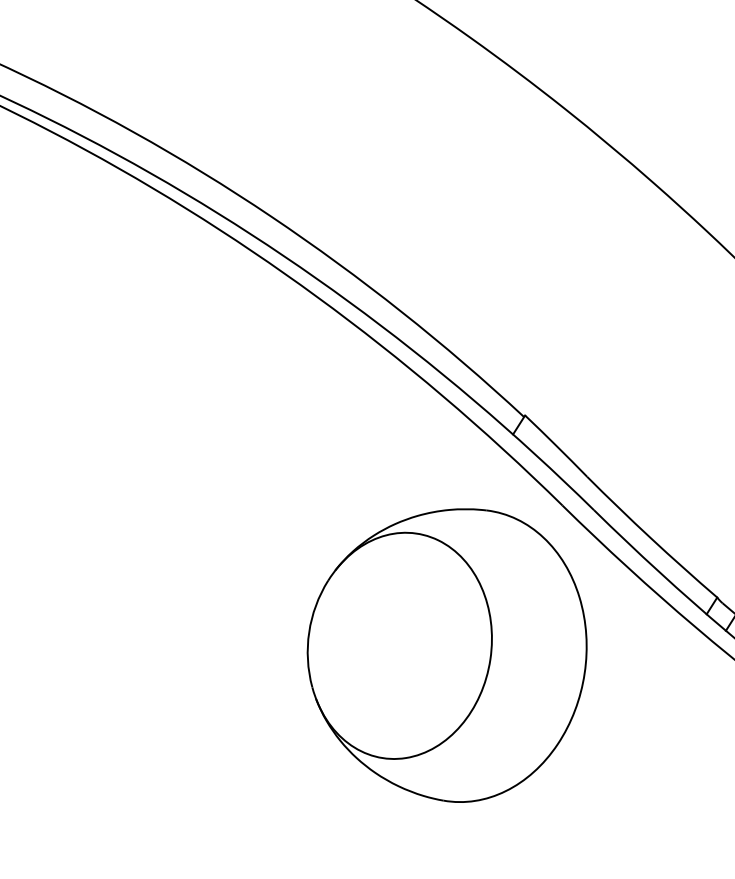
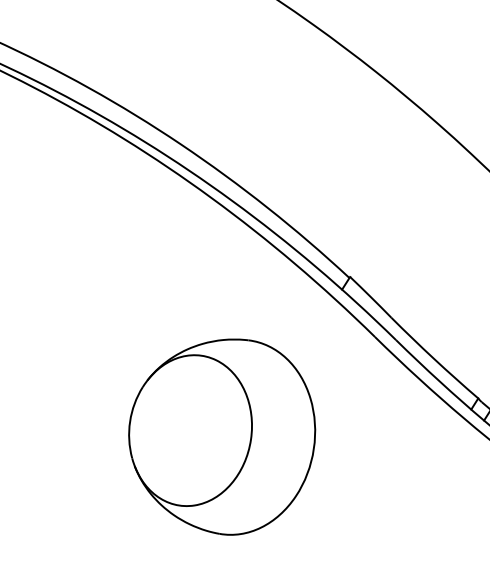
part: (447, 654) -> (222, 436), moved

